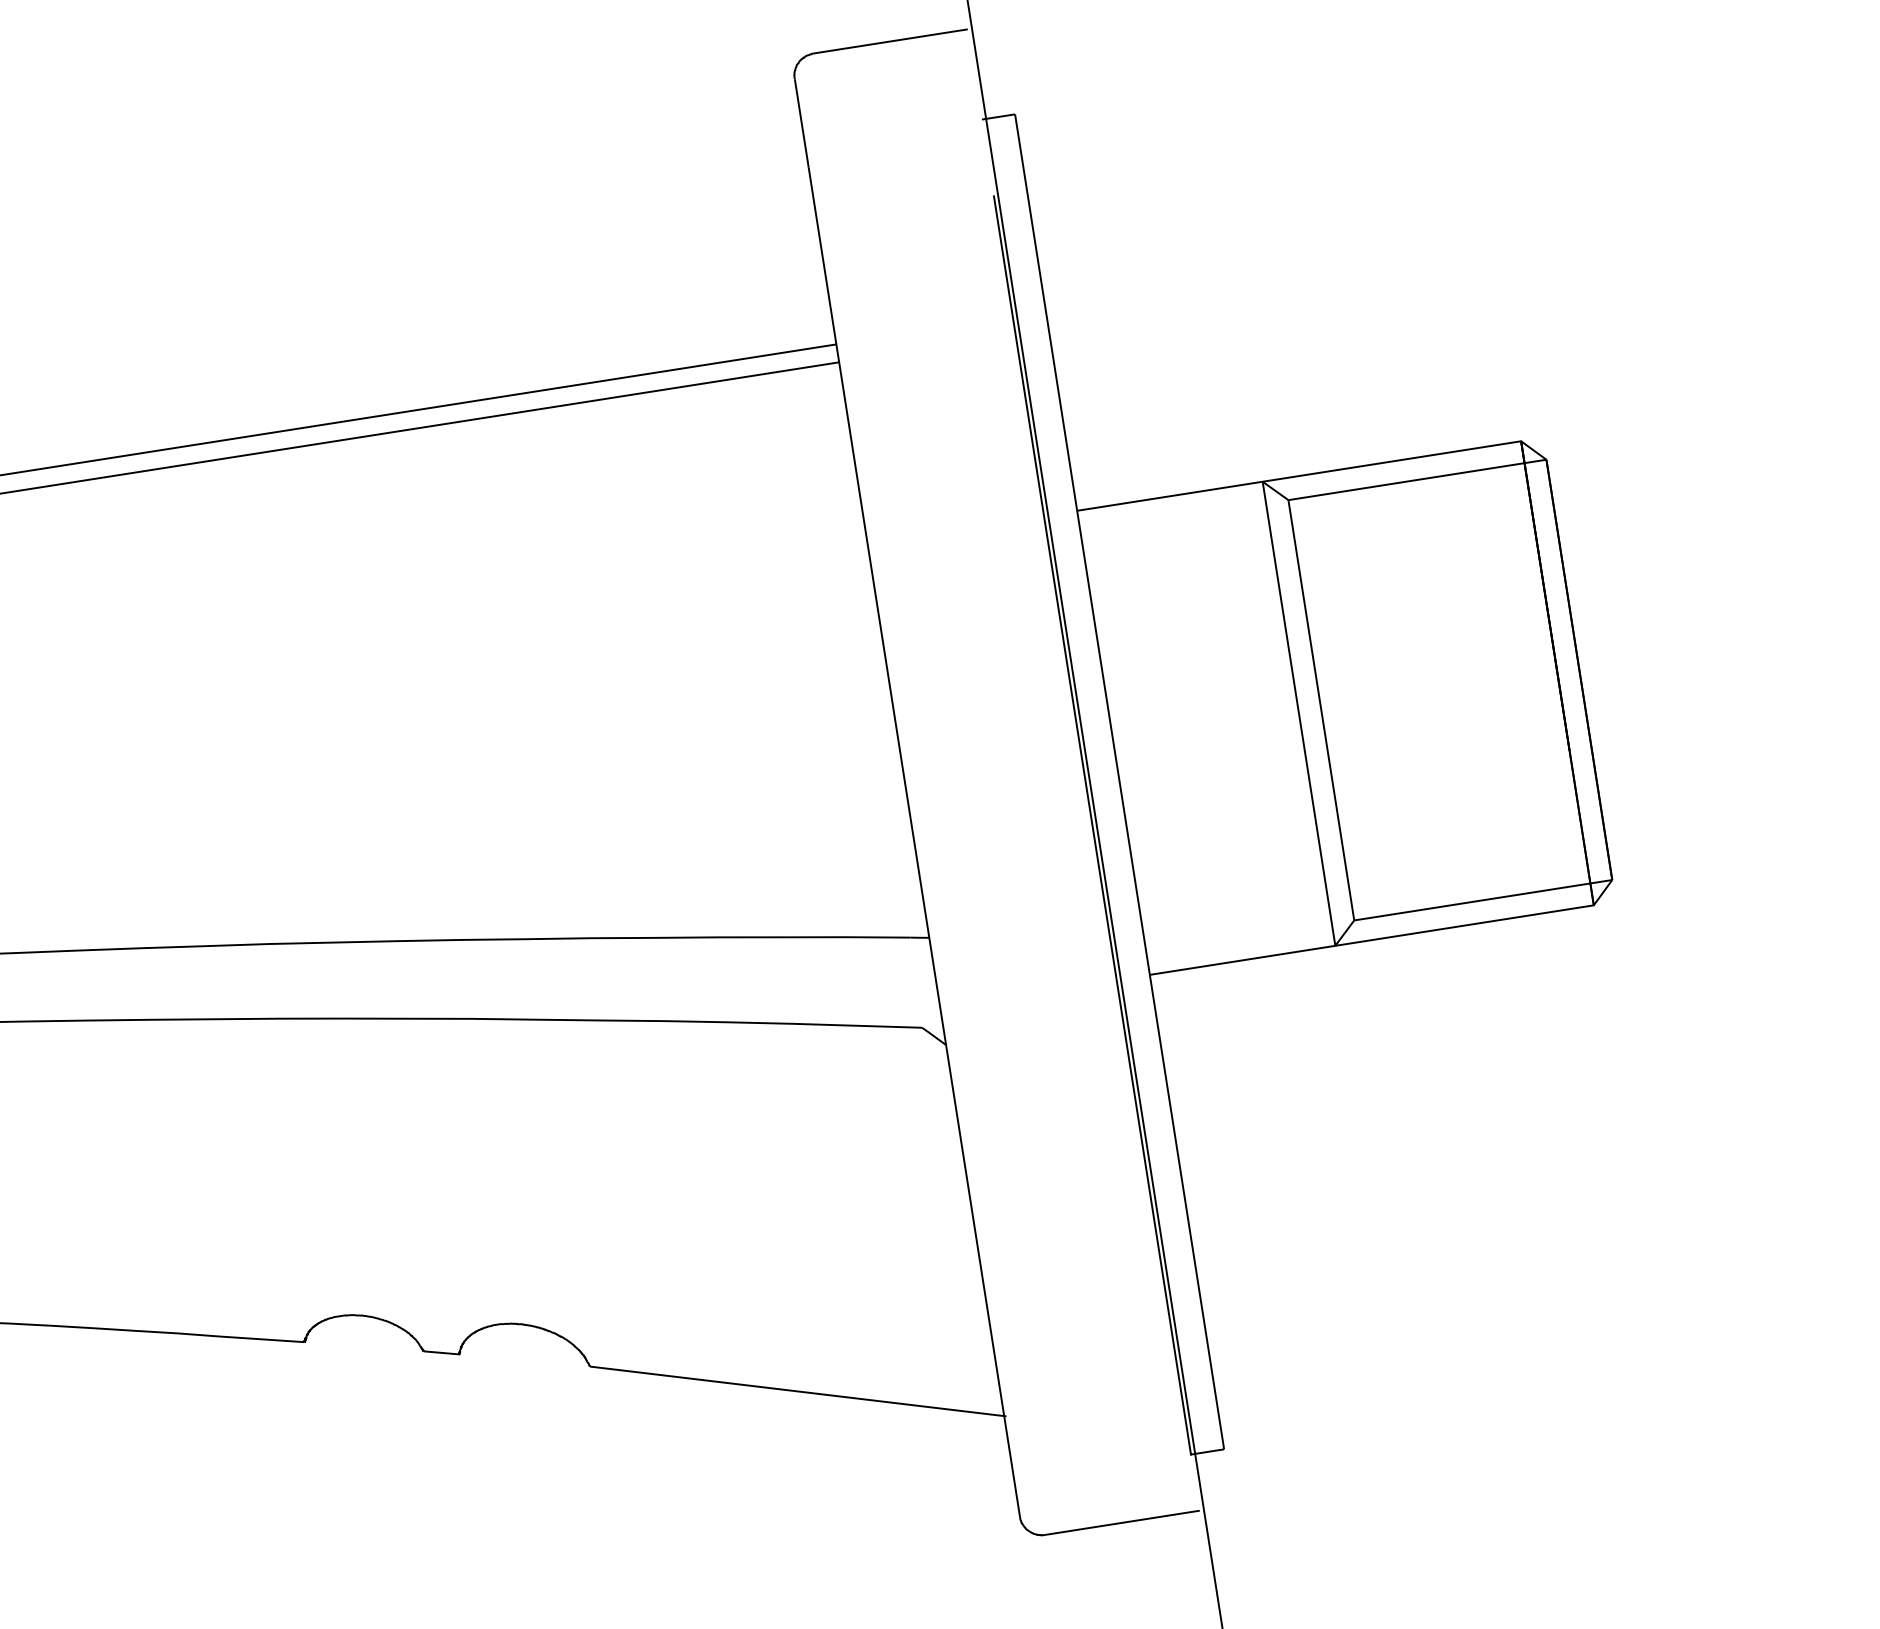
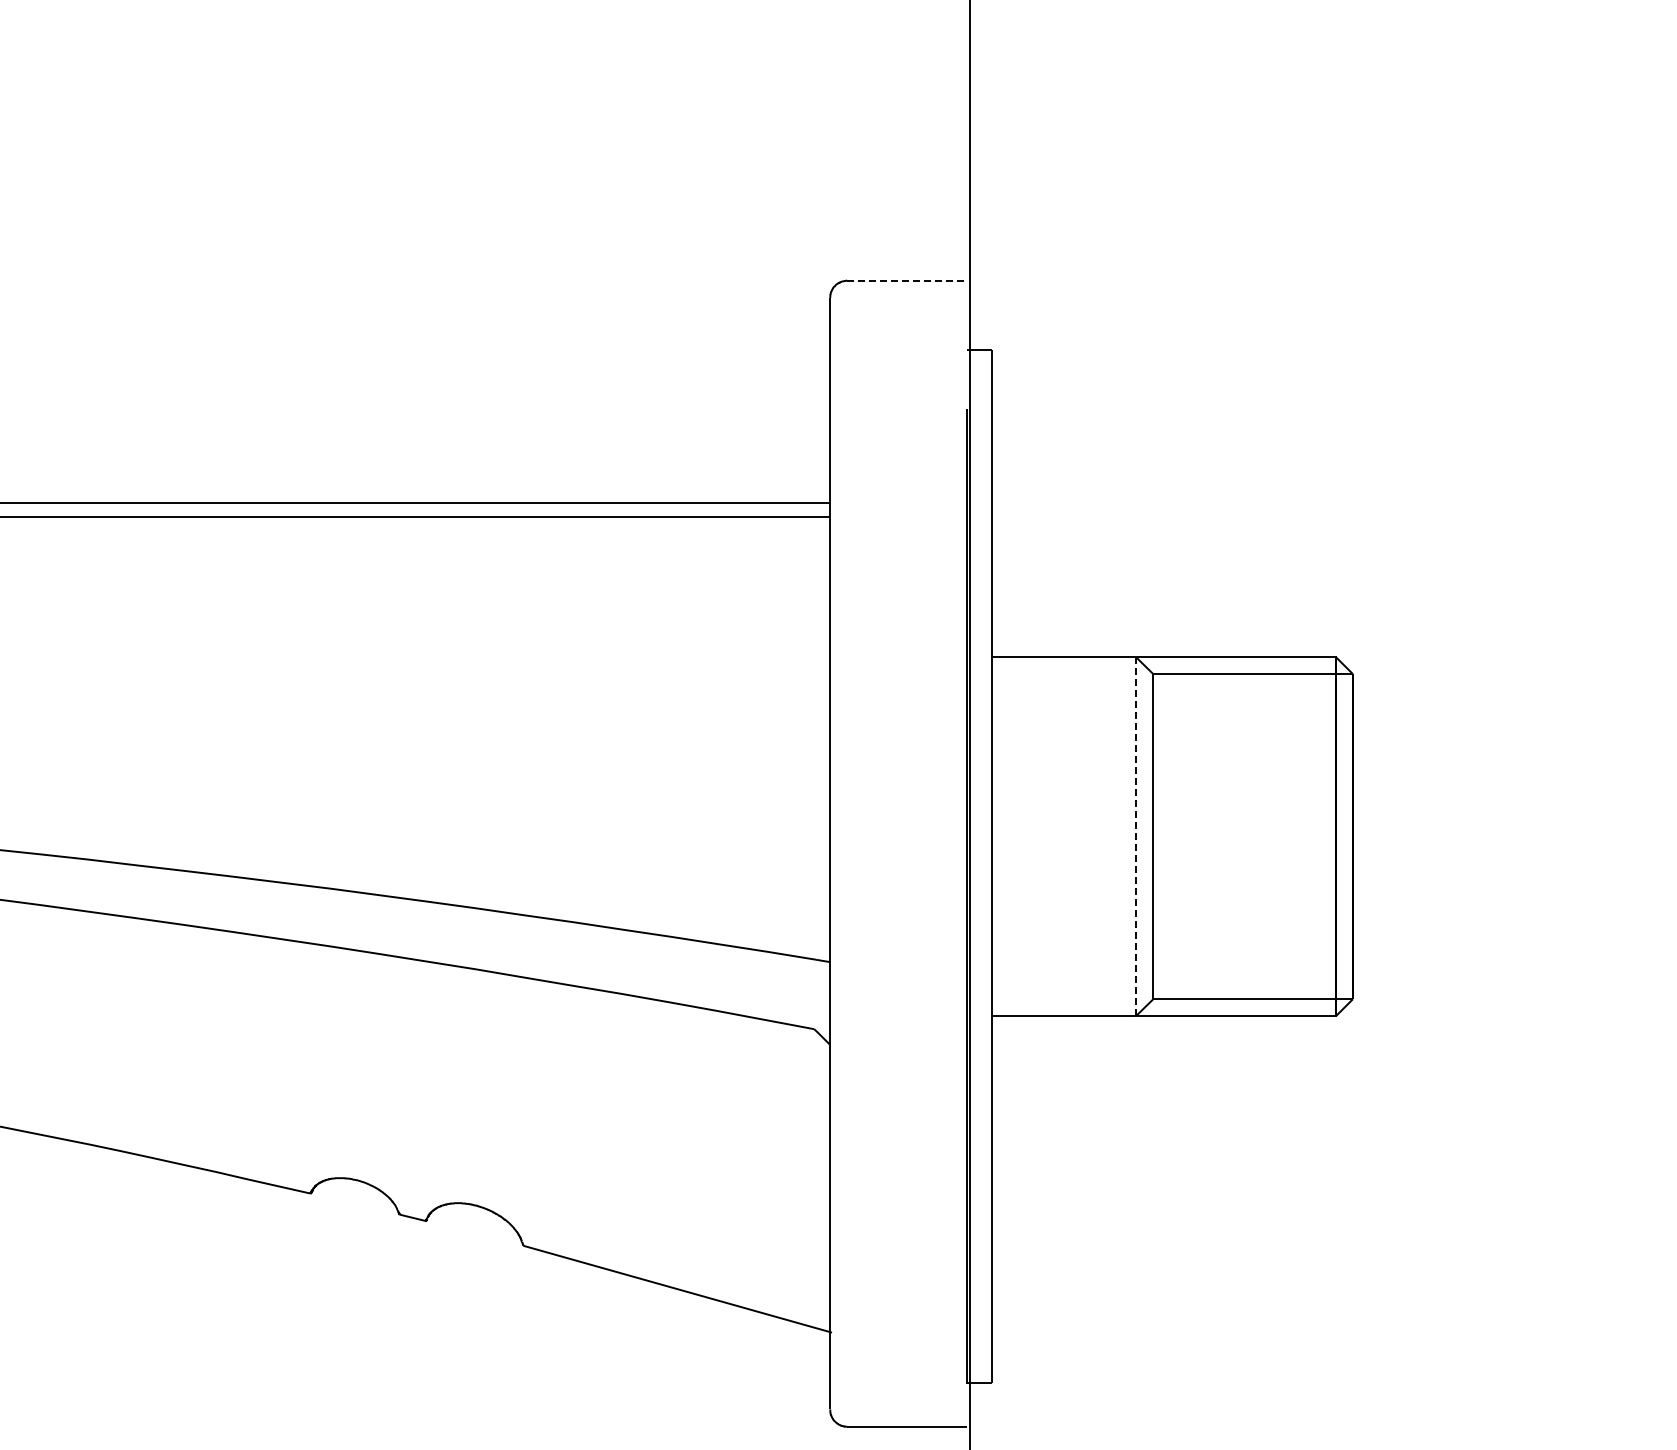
line: (889, 41) -> (906, 280), solid -> dashed
line: (1298, 713) -> (1135, 836), solid -> dashed

